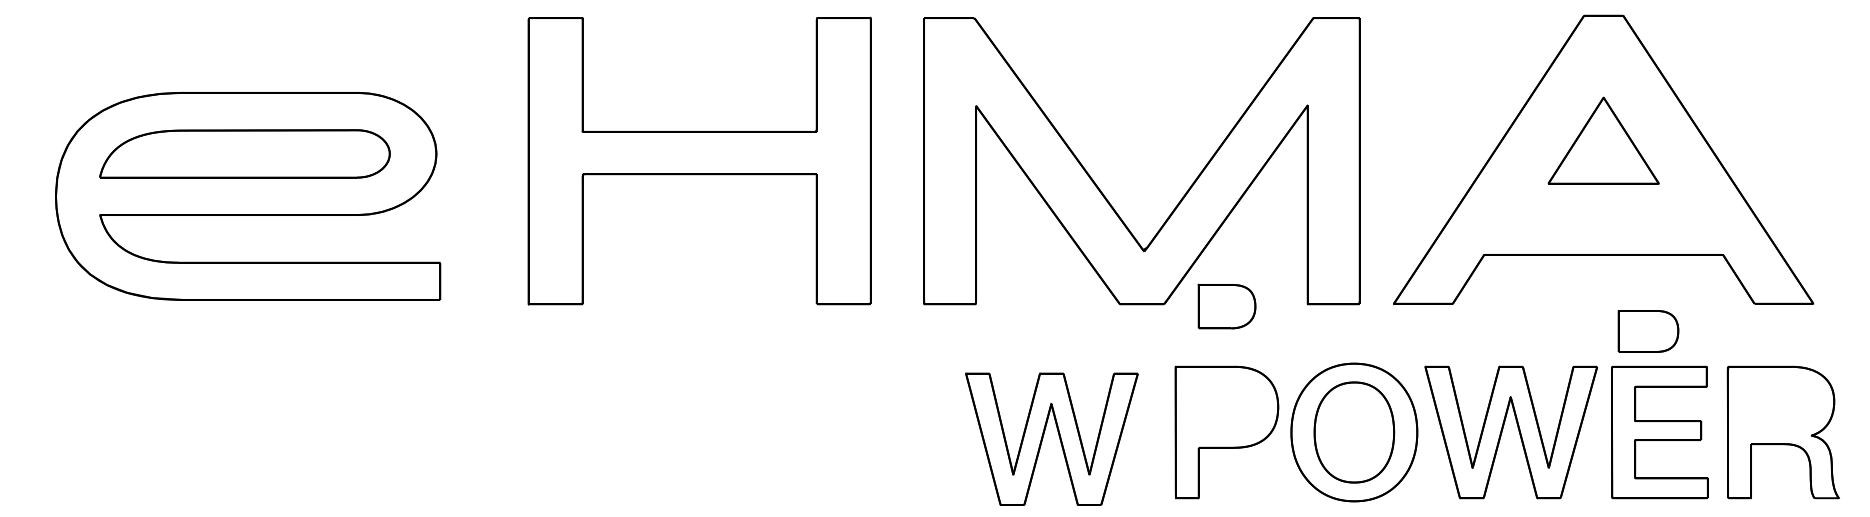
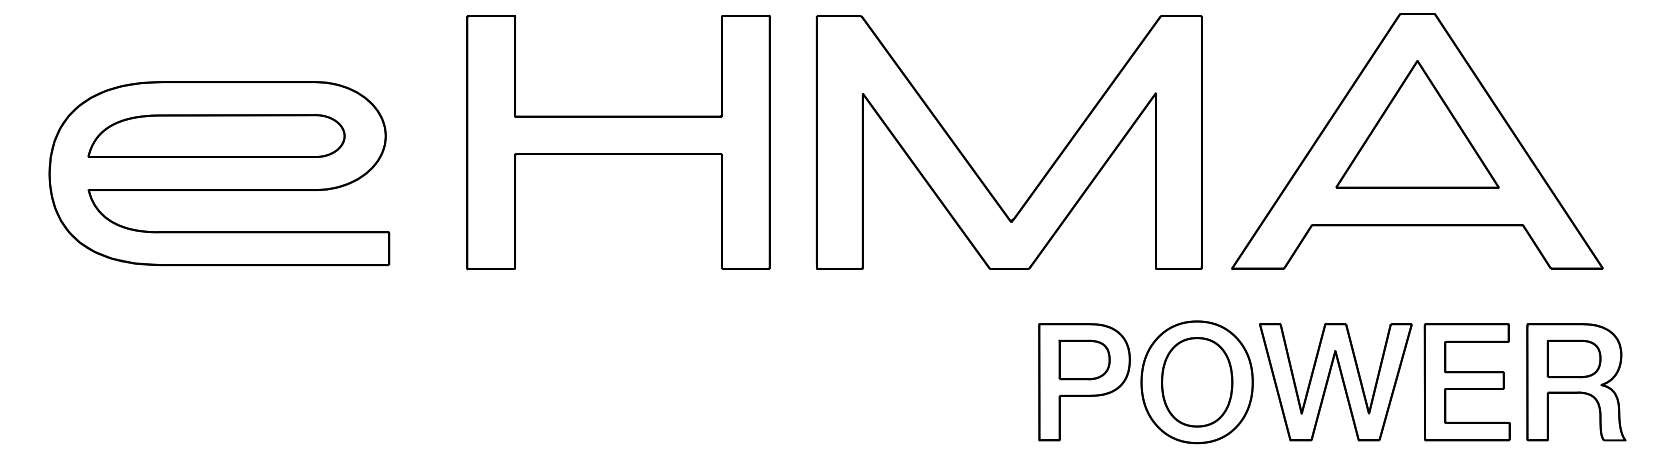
part: (1603, 140) -> (1417, 124), size x1.67
part: (1226, 306) -> (1084, 359), moved
part: (1647, 330) -> (1573, 358), moved
part: (1058, 436) -> (935, 385), removed

